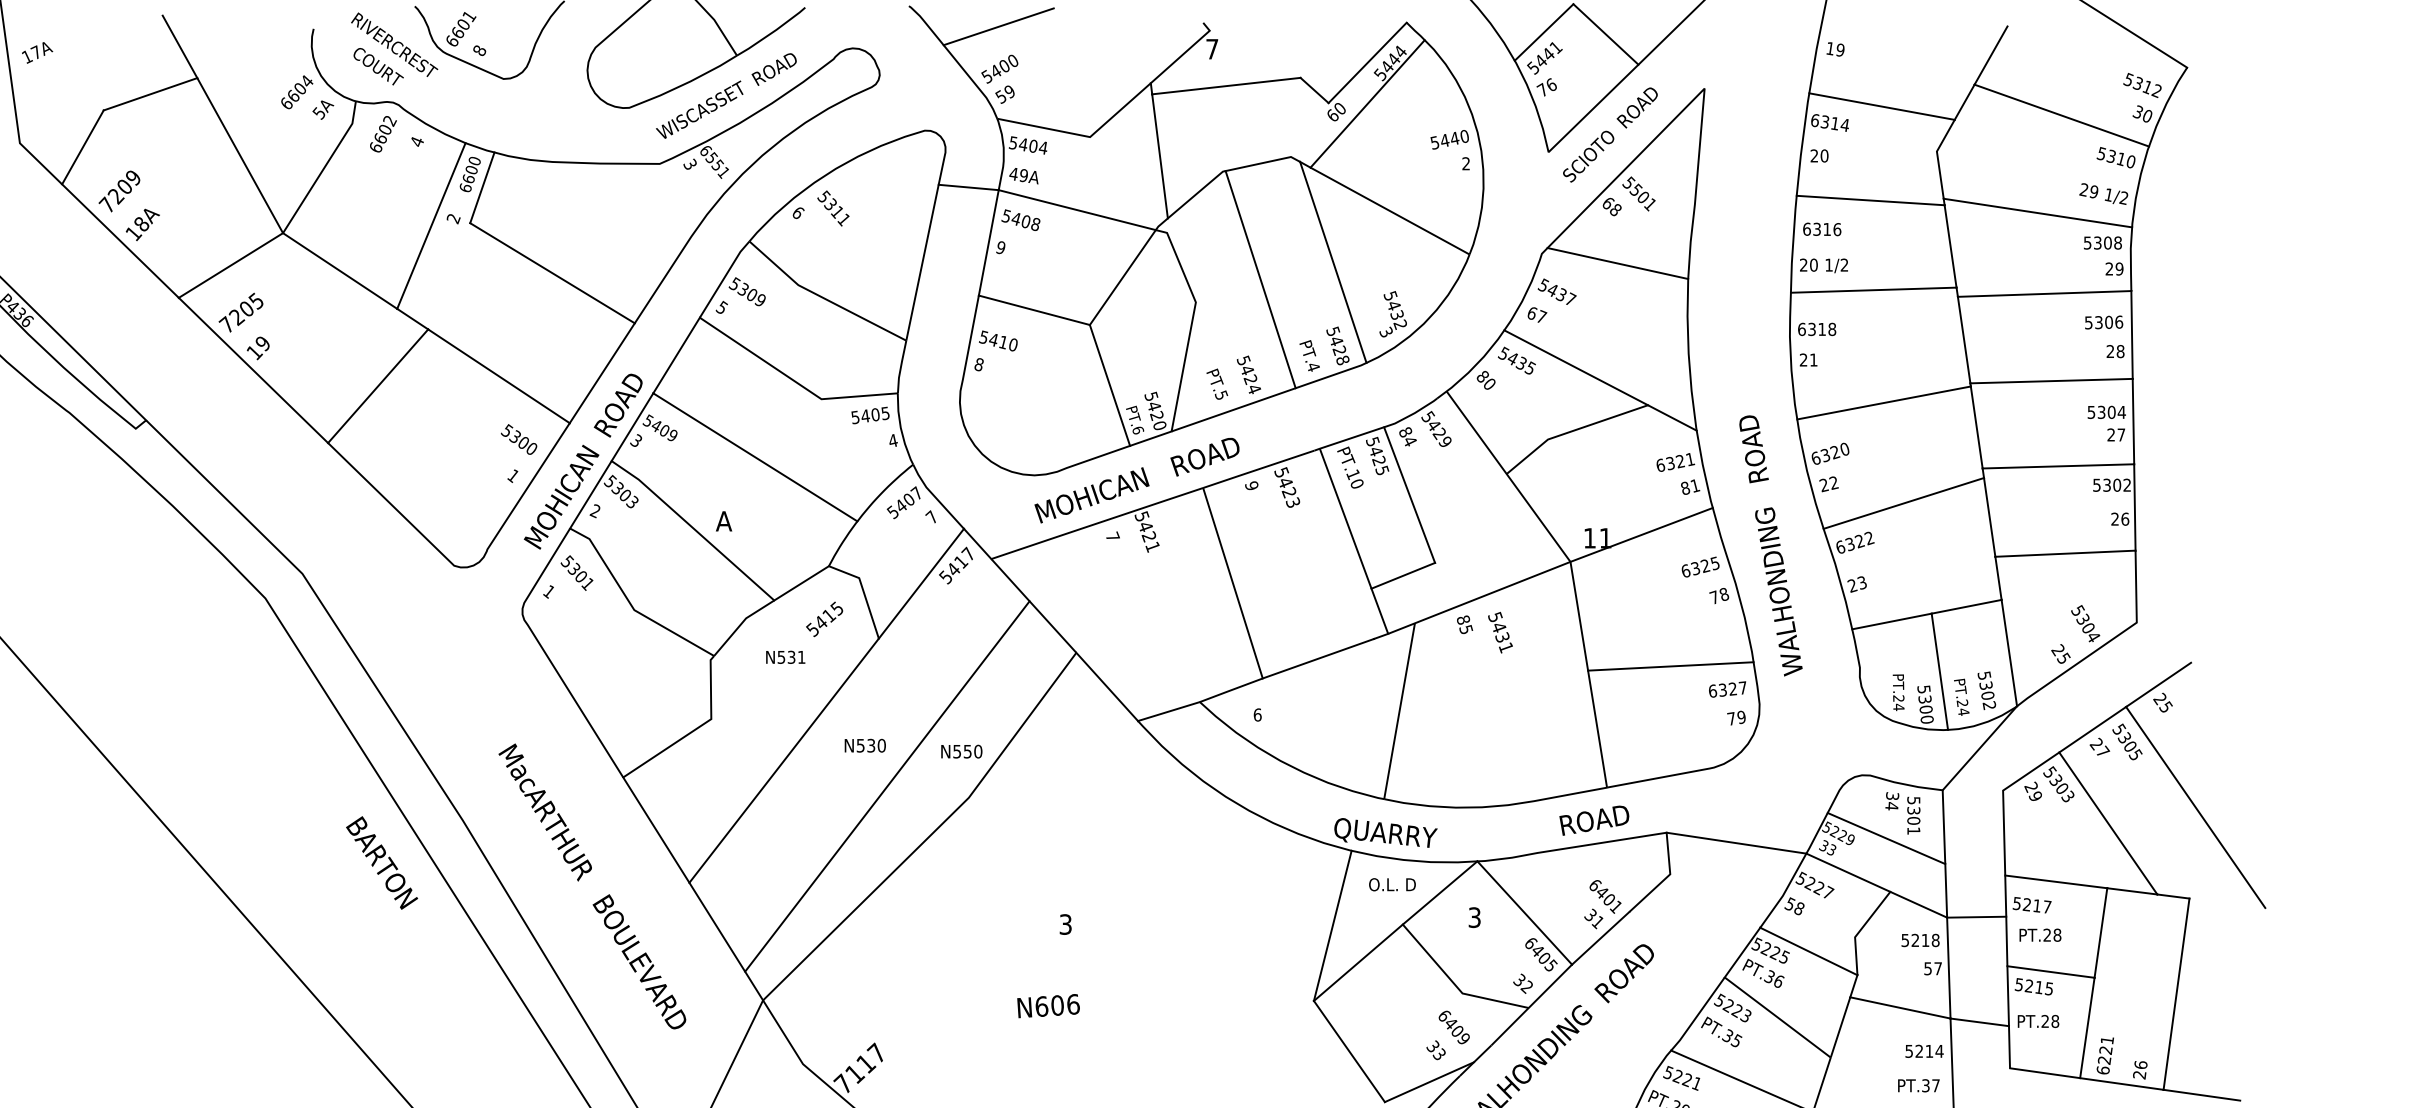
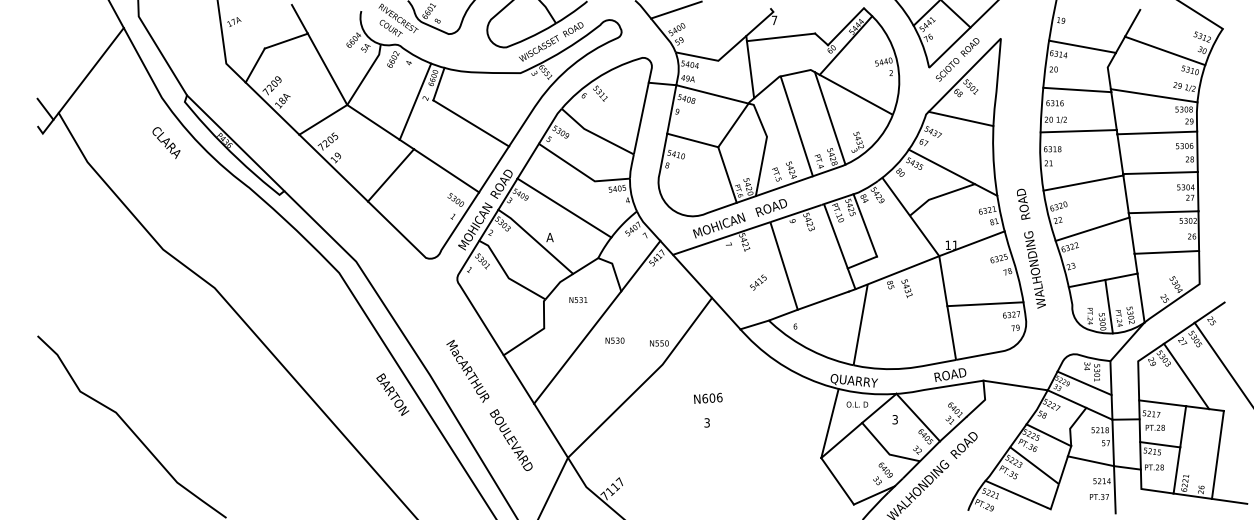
text: (825, 619) -> (758, 282), moved
line: (885, 786) -> (624, 359), removed
text: (1049, 1004) -> (708, 397), moved

